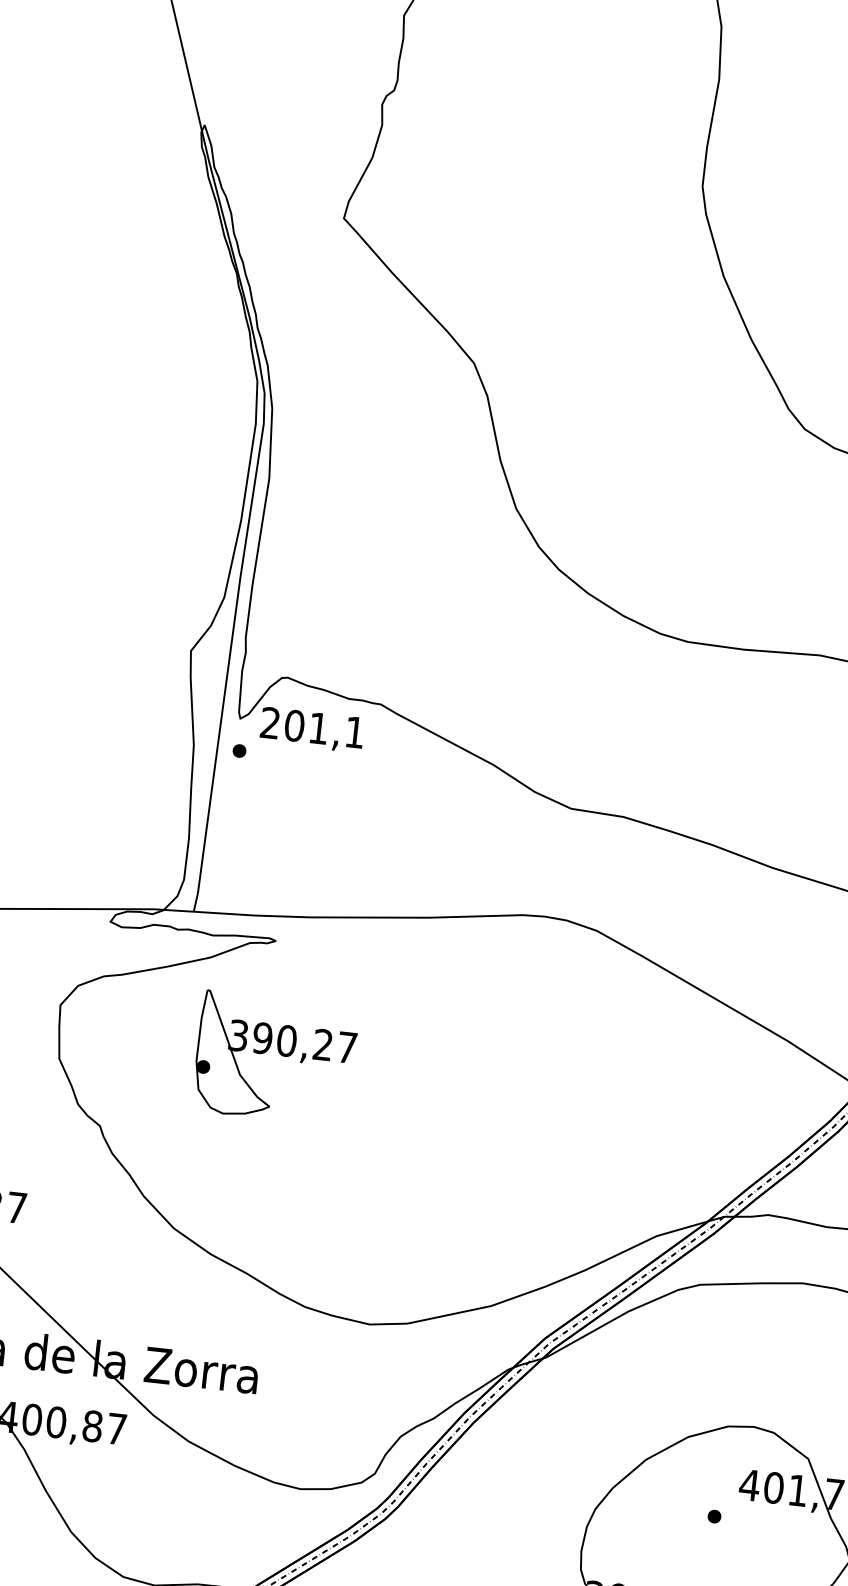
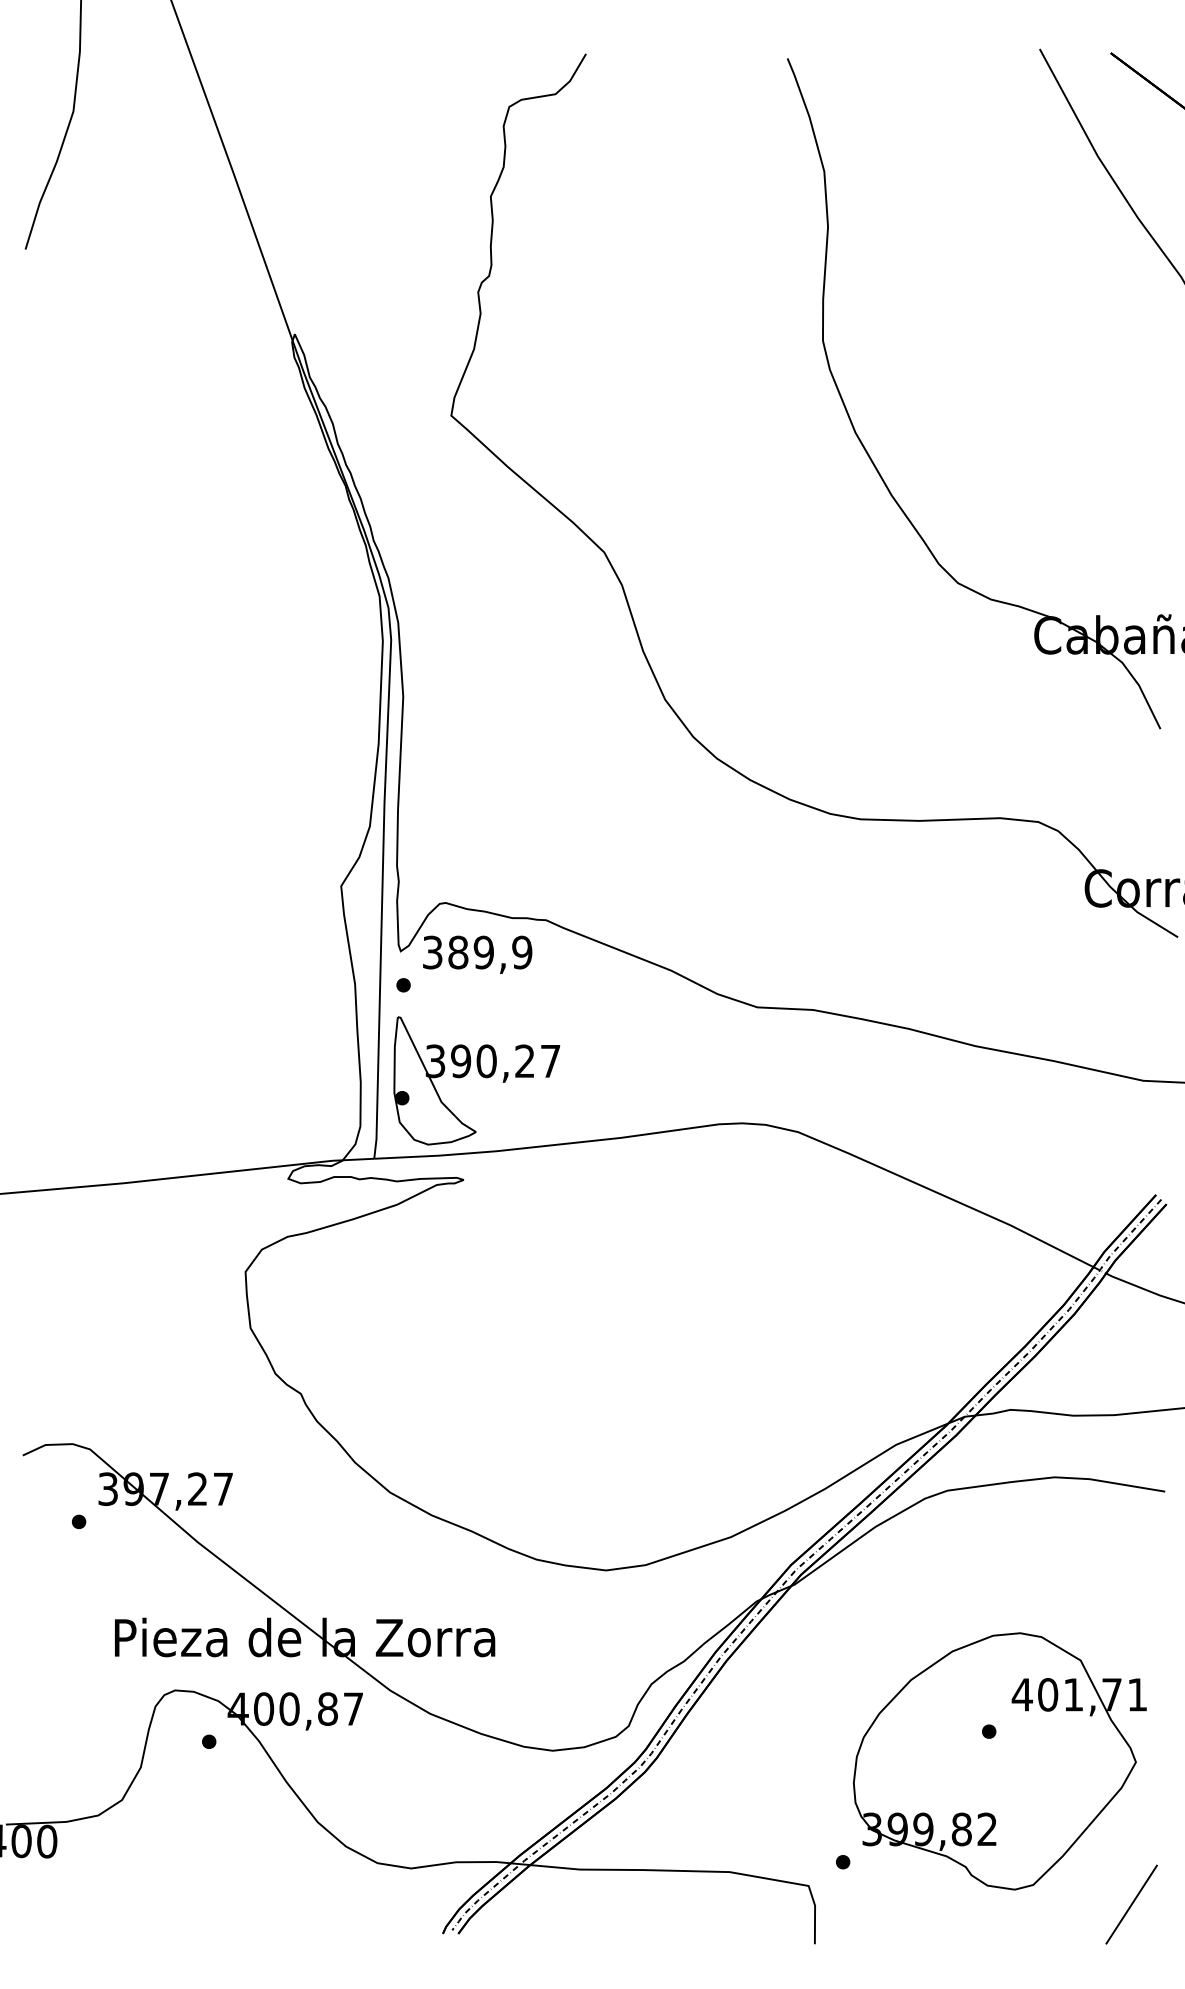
text: (312, 727) -> (477, 952), 201,1 -> 389,9
part: (279, 1053) -> (480, 1075), moved

